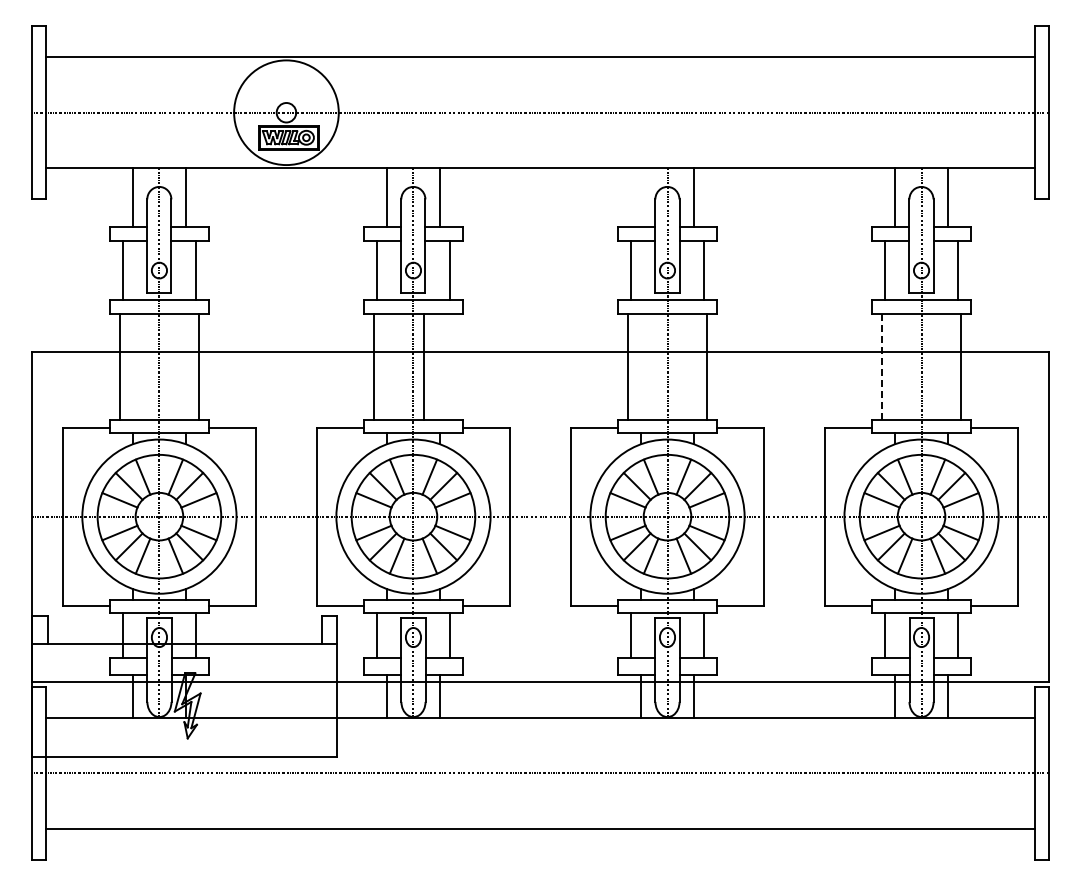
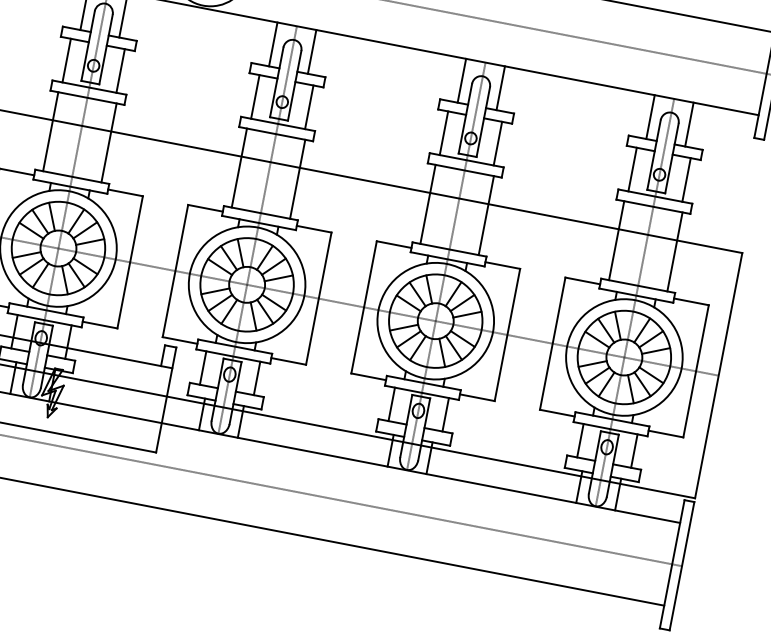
line: (641, 197) -> (462, 80), added
line: (423, 366) -> (297, 178), moved
line: (882, 367) -> (616, 241), dashed -> solid

